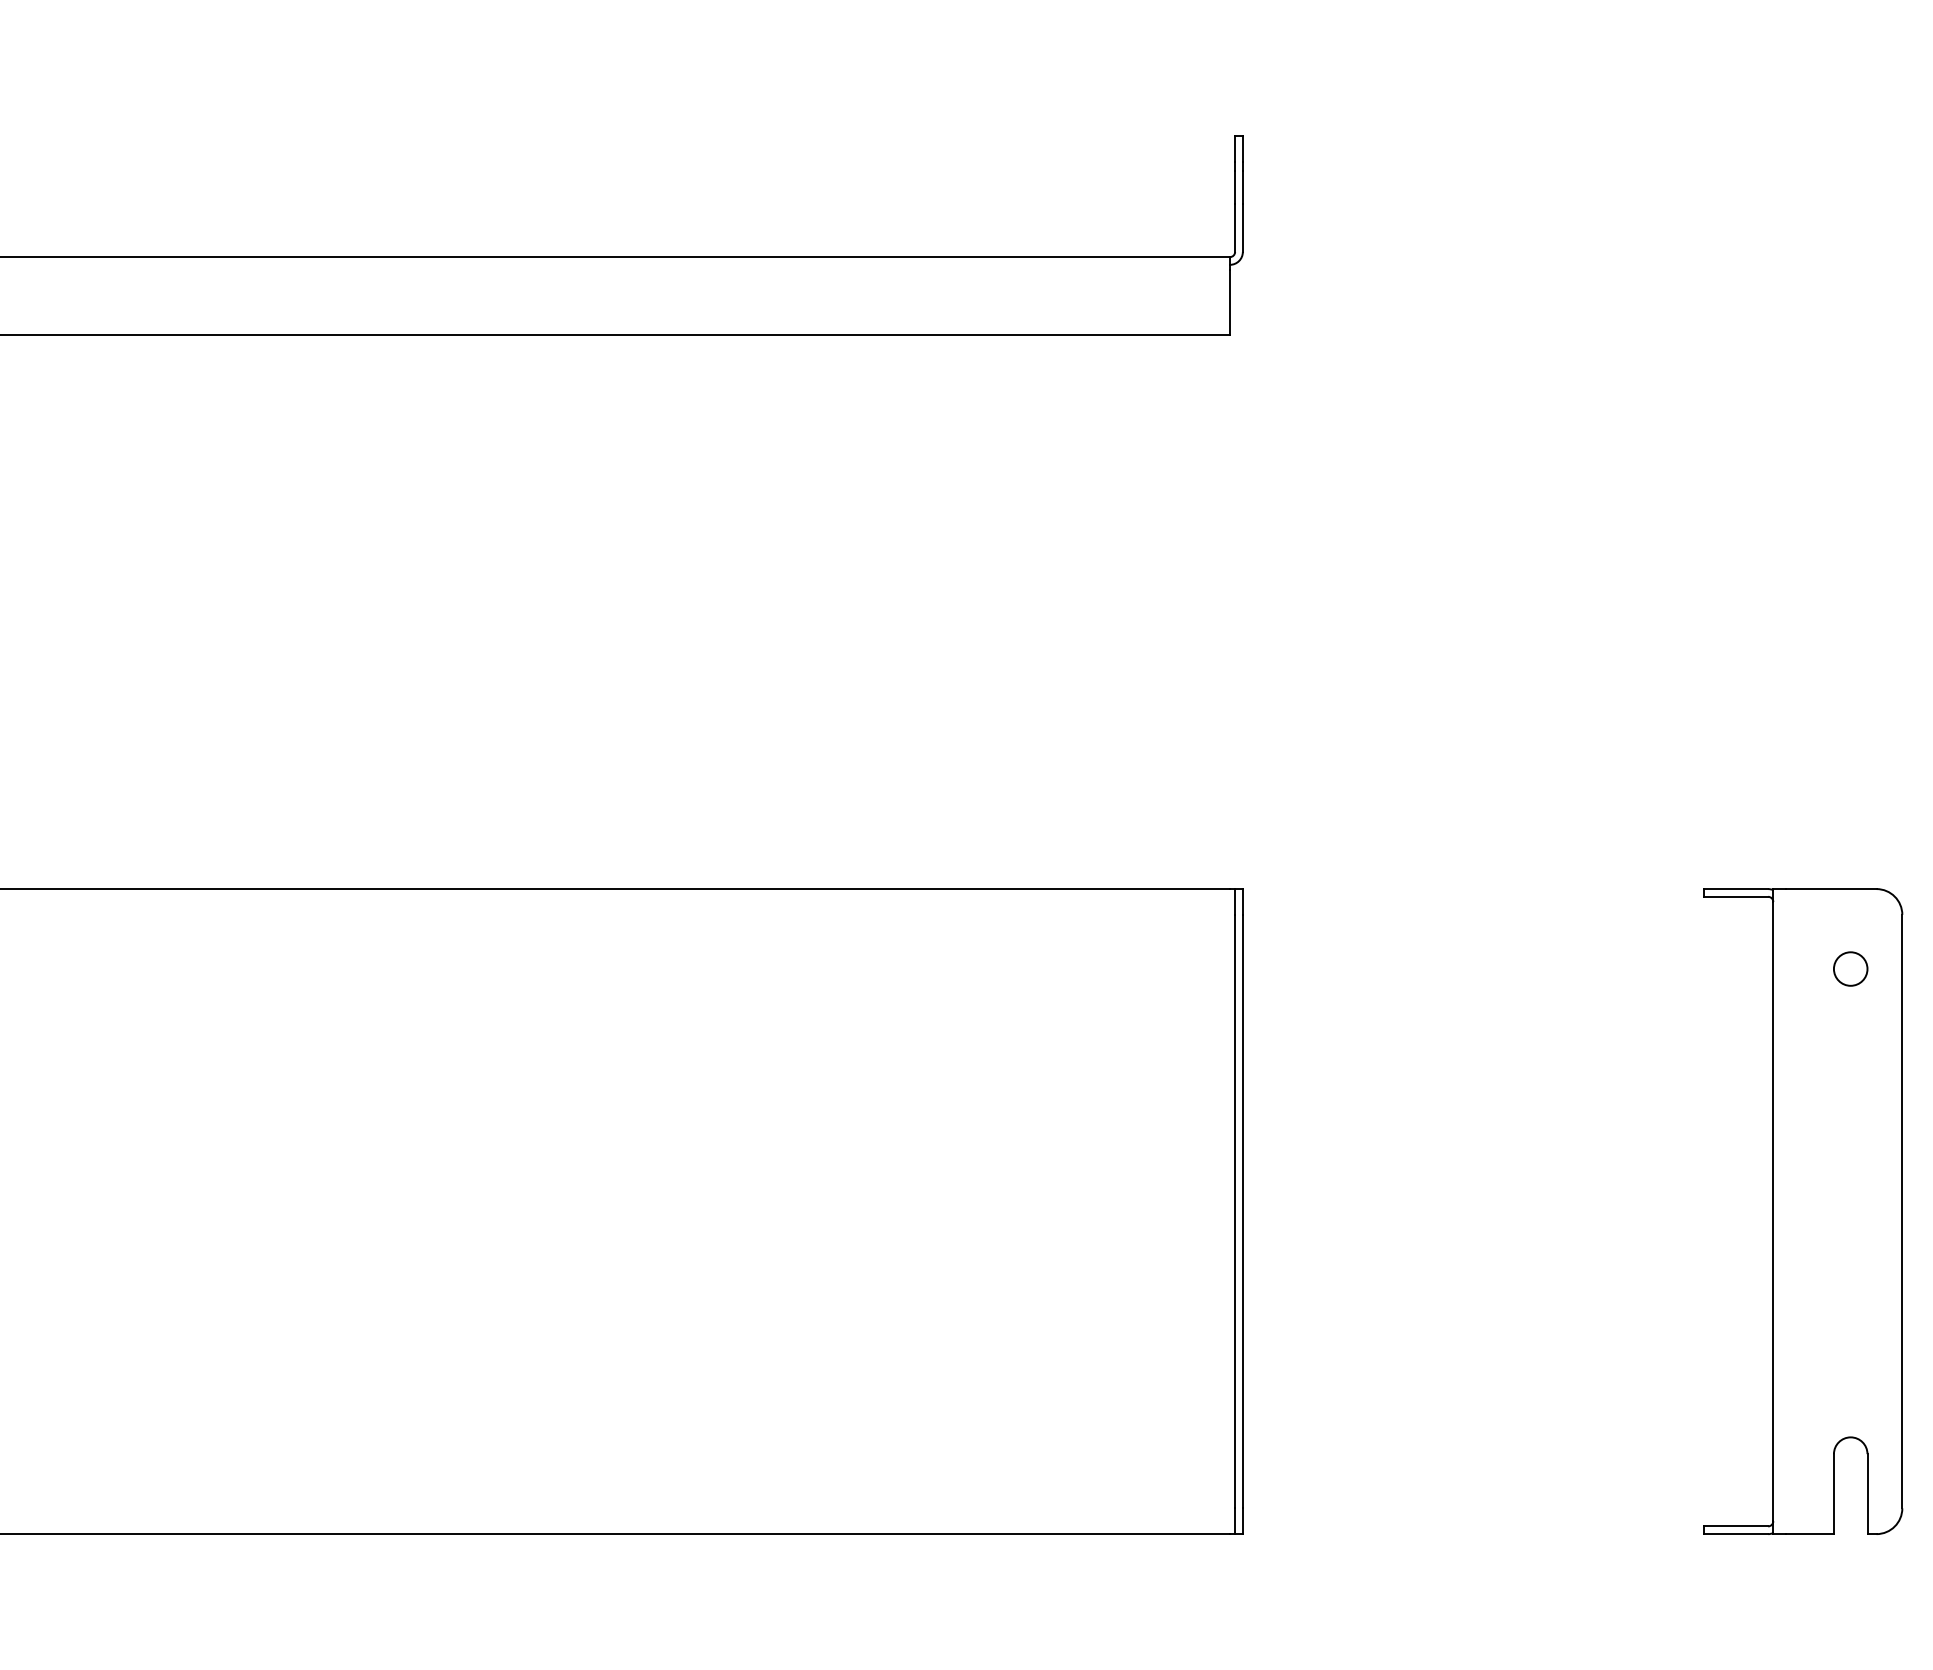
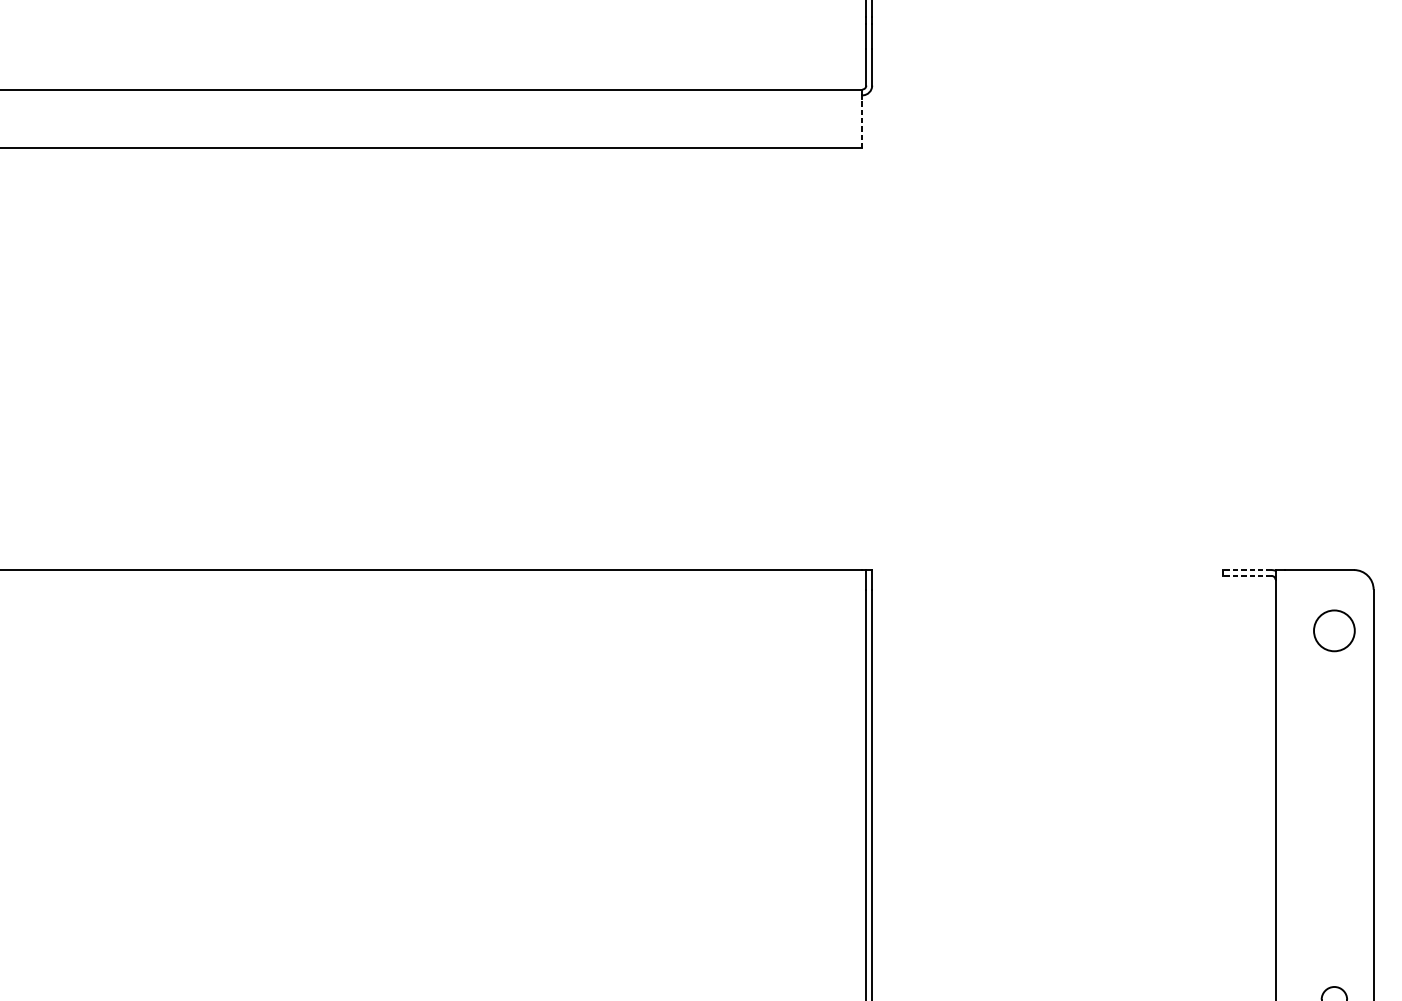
line: (1229, 301) -> (862, 123), solid -> dashed
line: (1735, 889) -> (1246, 570), solid -> dashed
line: (1735, 896) -> (1246, 575), solid -> dashed
circle: (1850, 968) -> (1334, 630), size x1.6

